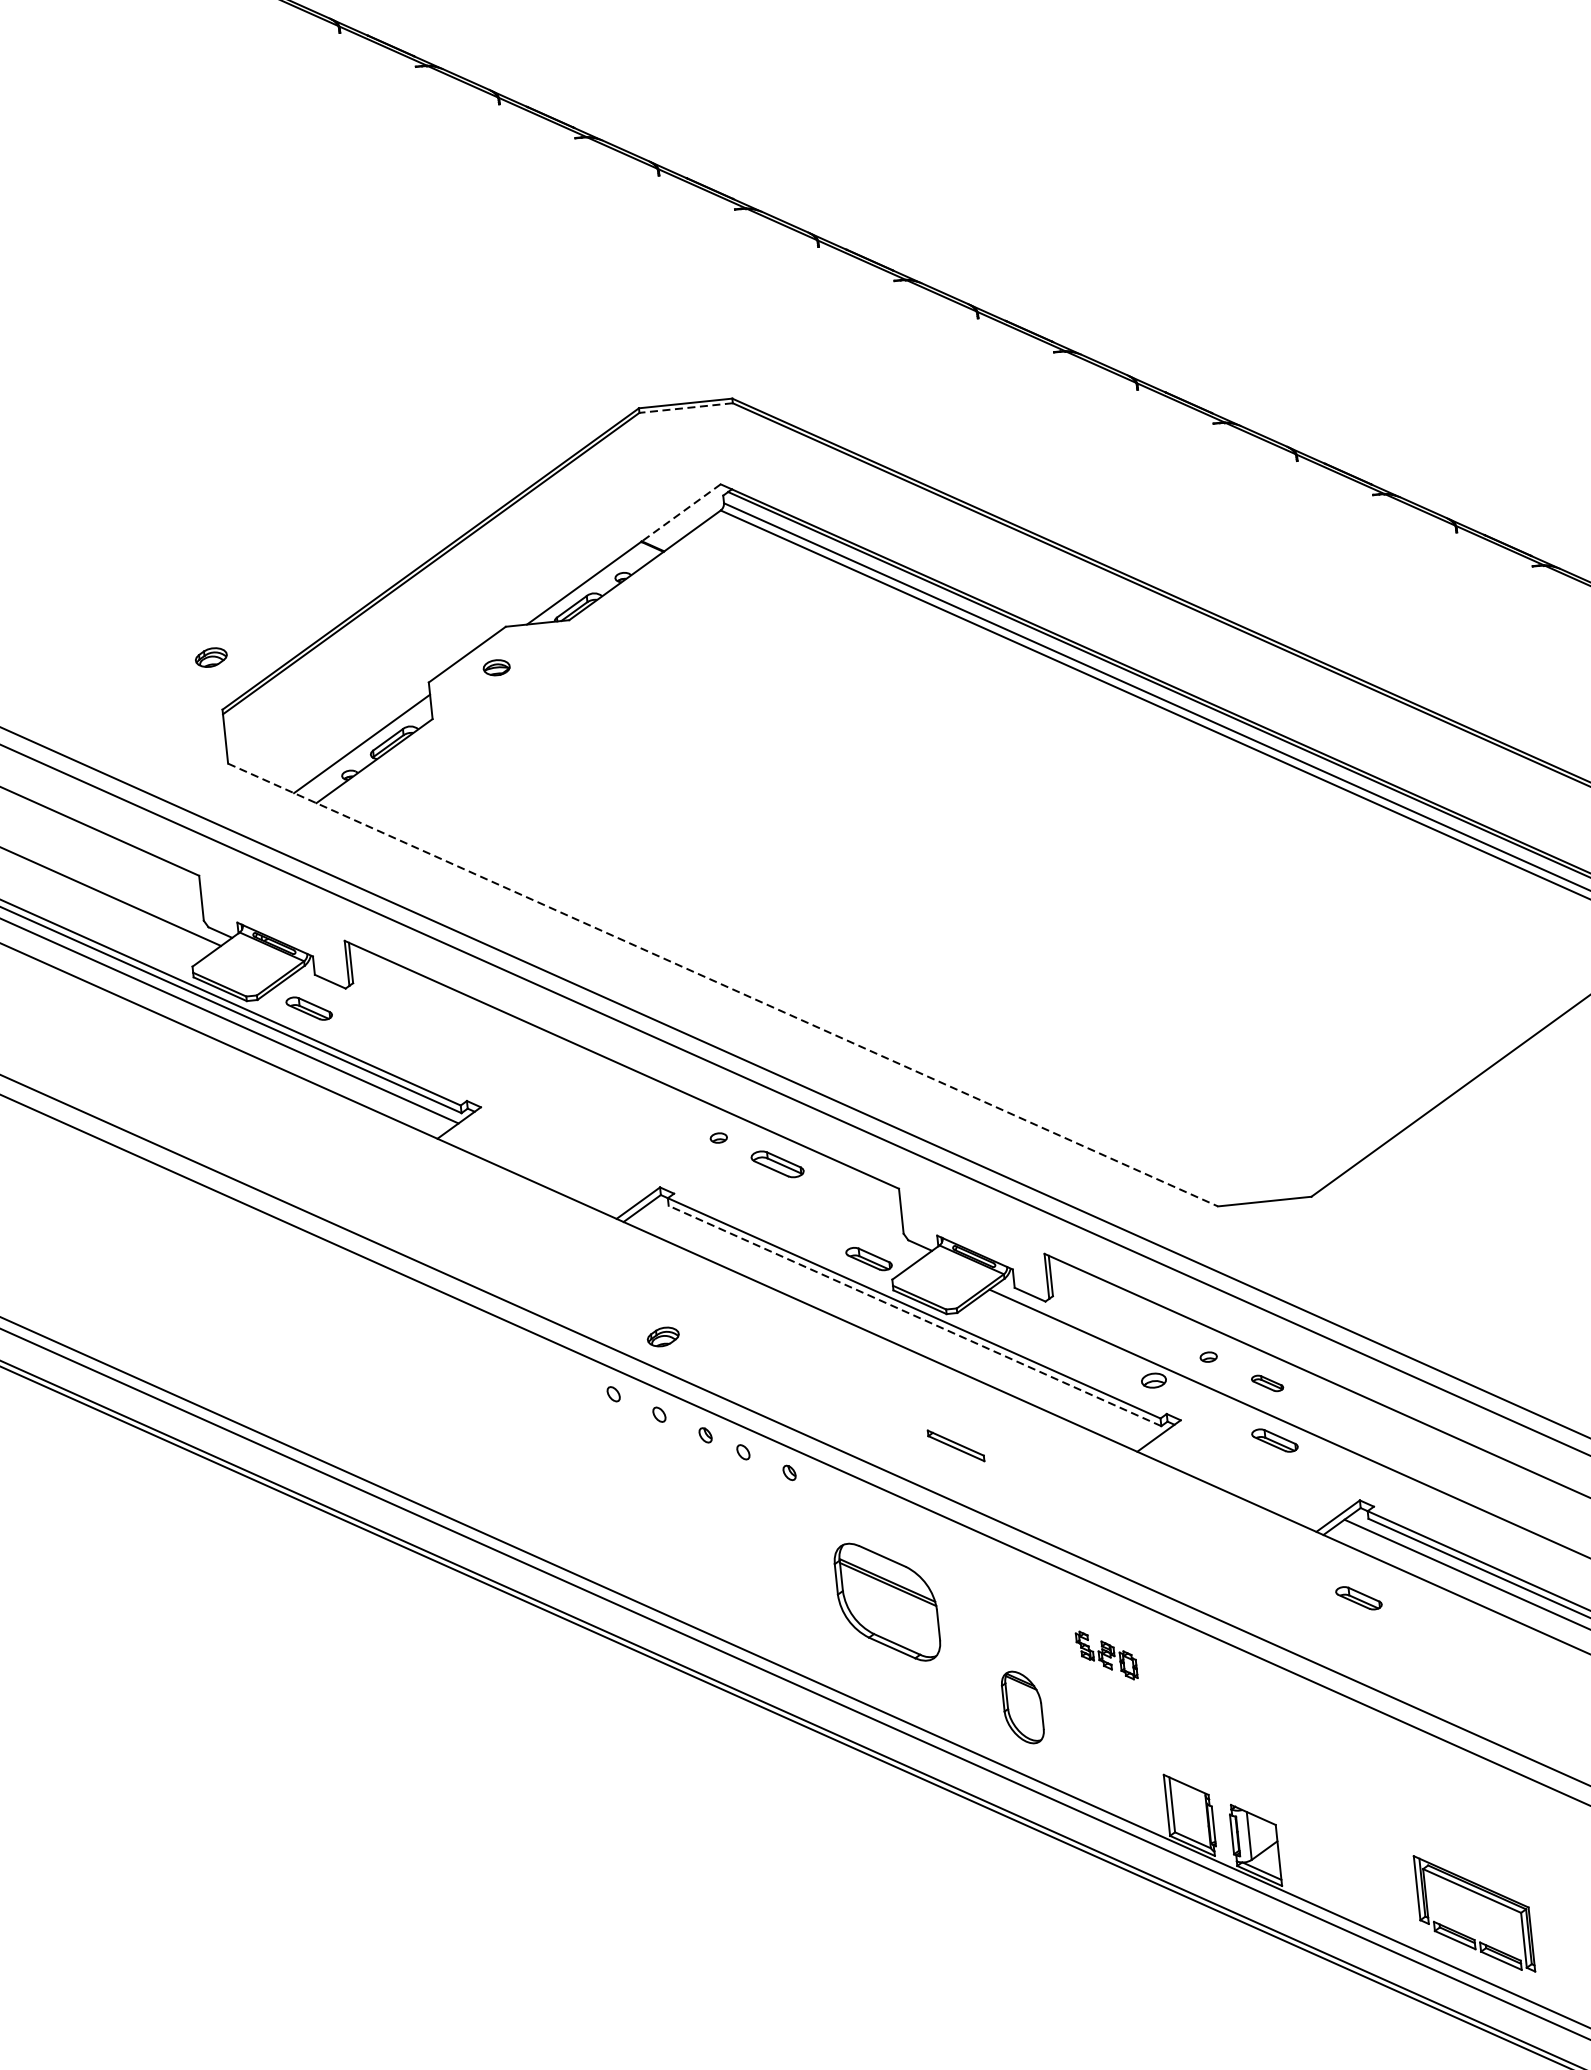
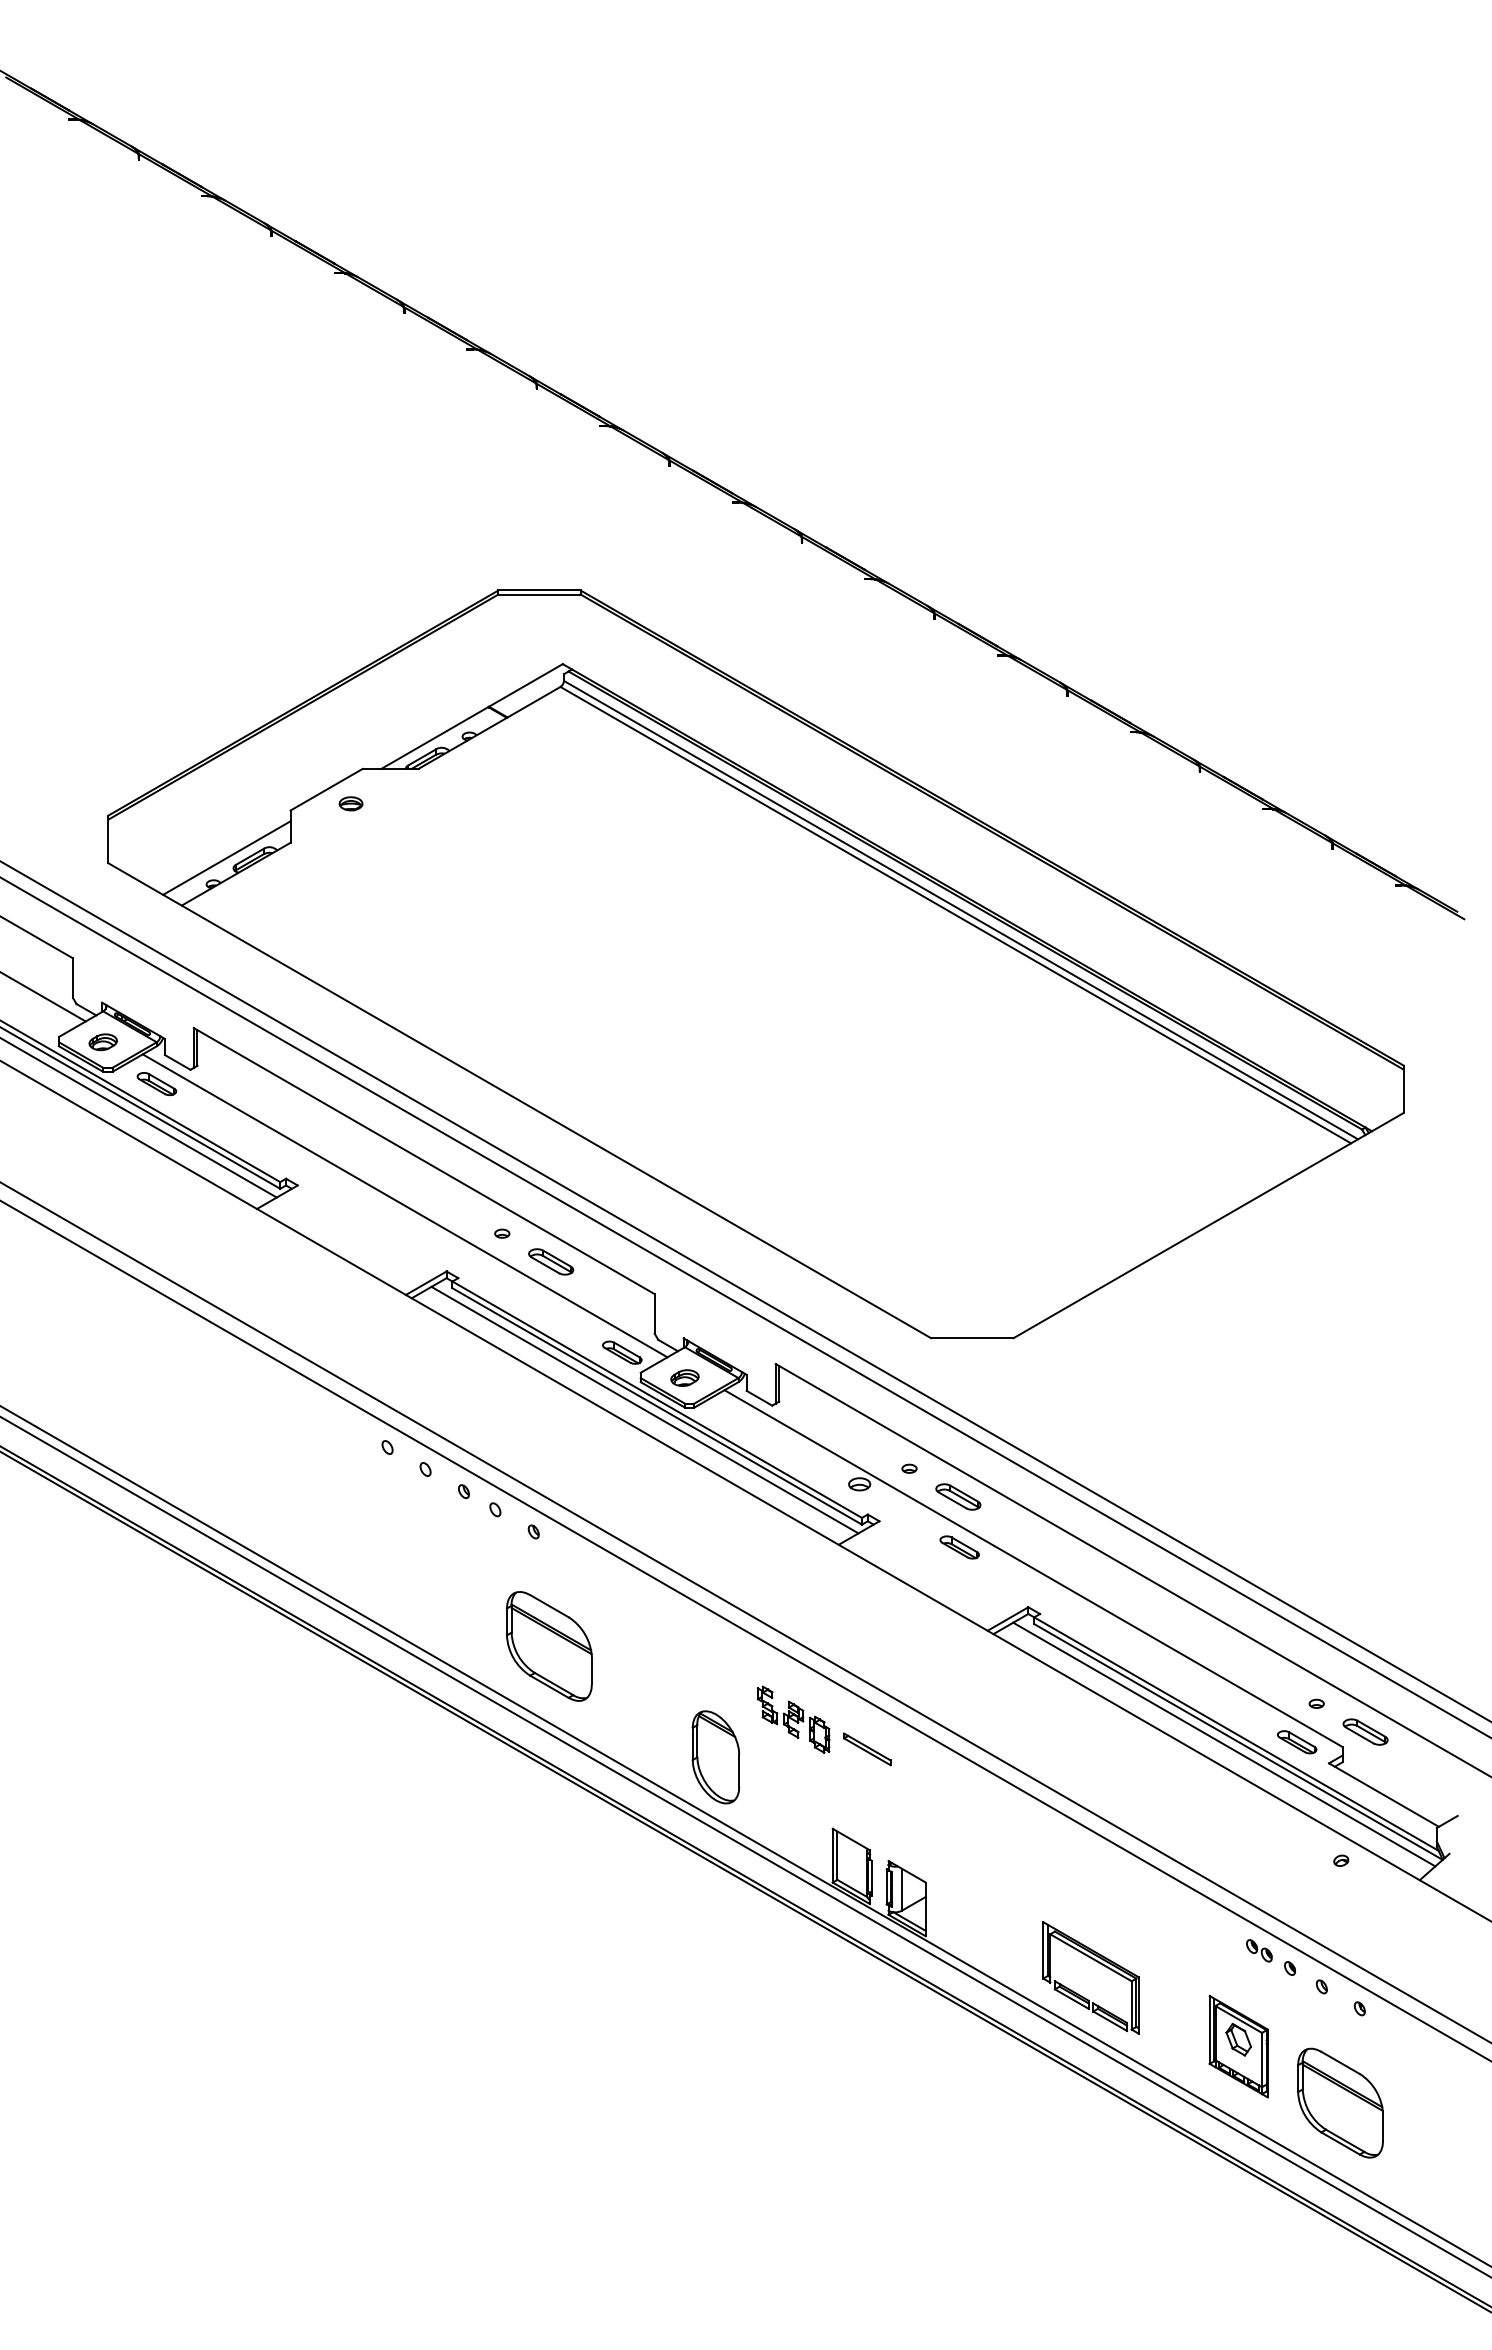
line: (686, 408) -> (539, 594), dashed -> solid
line: (680, 512) -> (525, 685), dashed -> solid
part: (210, 657) -> (102, 1042), moved
line: (723, 984) -> (520, 1100), dashed -> solid
line: (604, 1117) -> (404, 1205), added
line: (914, 1316) -> (656, 1406), dashed -> solid
line: (900, 1320) -> (644, 1409), added
part: (662, 1336) -> (684, 1377), moved
part: (1267, 1382) -> (958, 1496), size x1.67
part: (956, 1446) -> (867, 1749), moved
part: (1358, 1598) -> (1018, 1692), removed
part: (886, 1602) -> (548, 1646), moved
part: (1106, 1655) -> (793, 1719), size x1.43
part: (1022, 1707) -> (715, 1757), size x1.43

